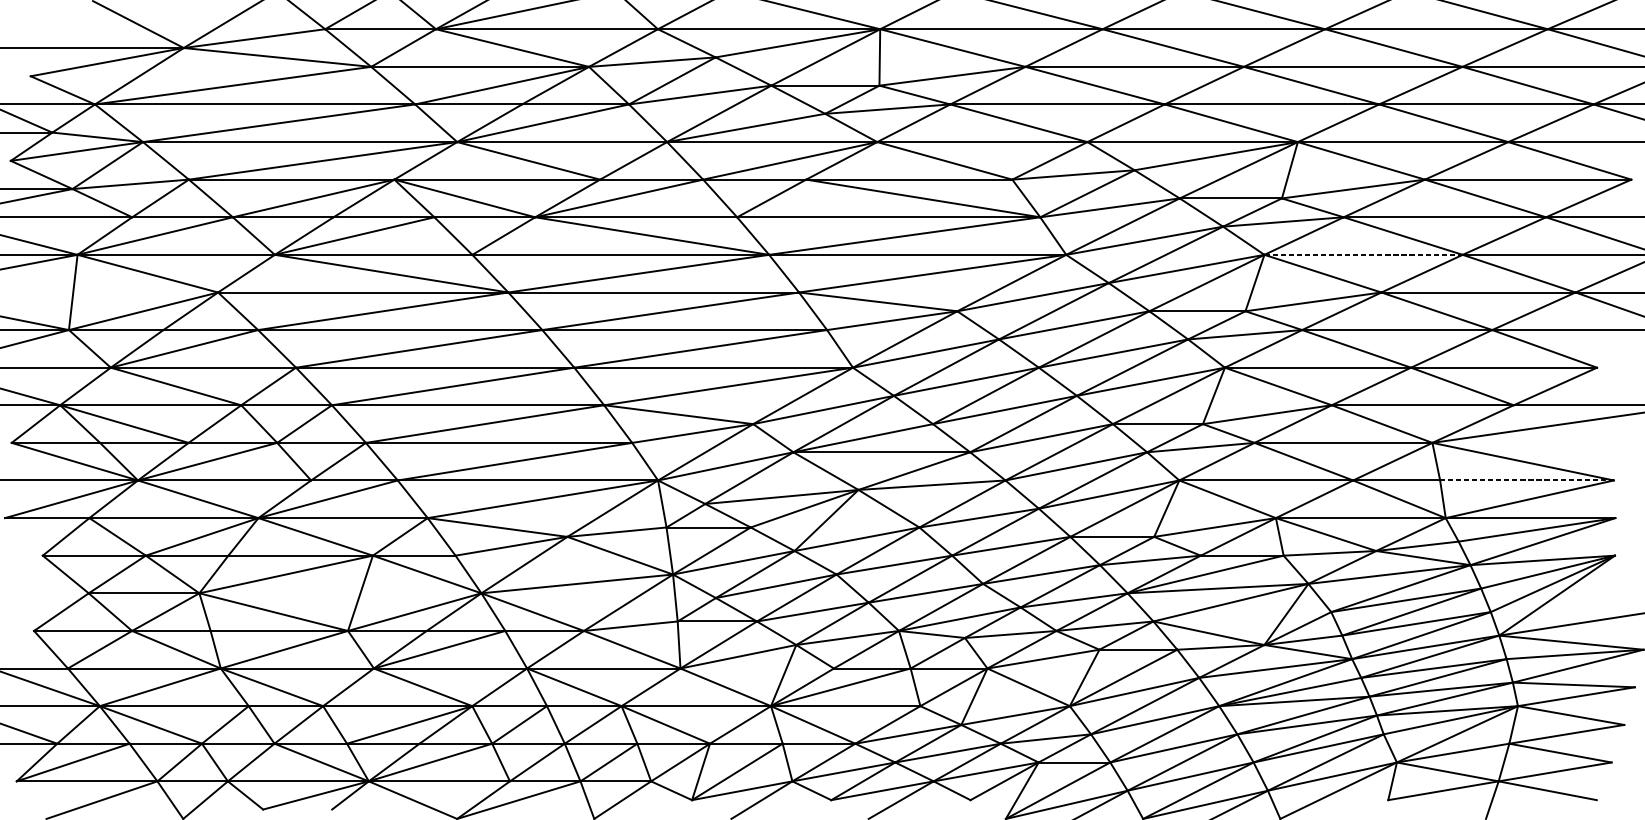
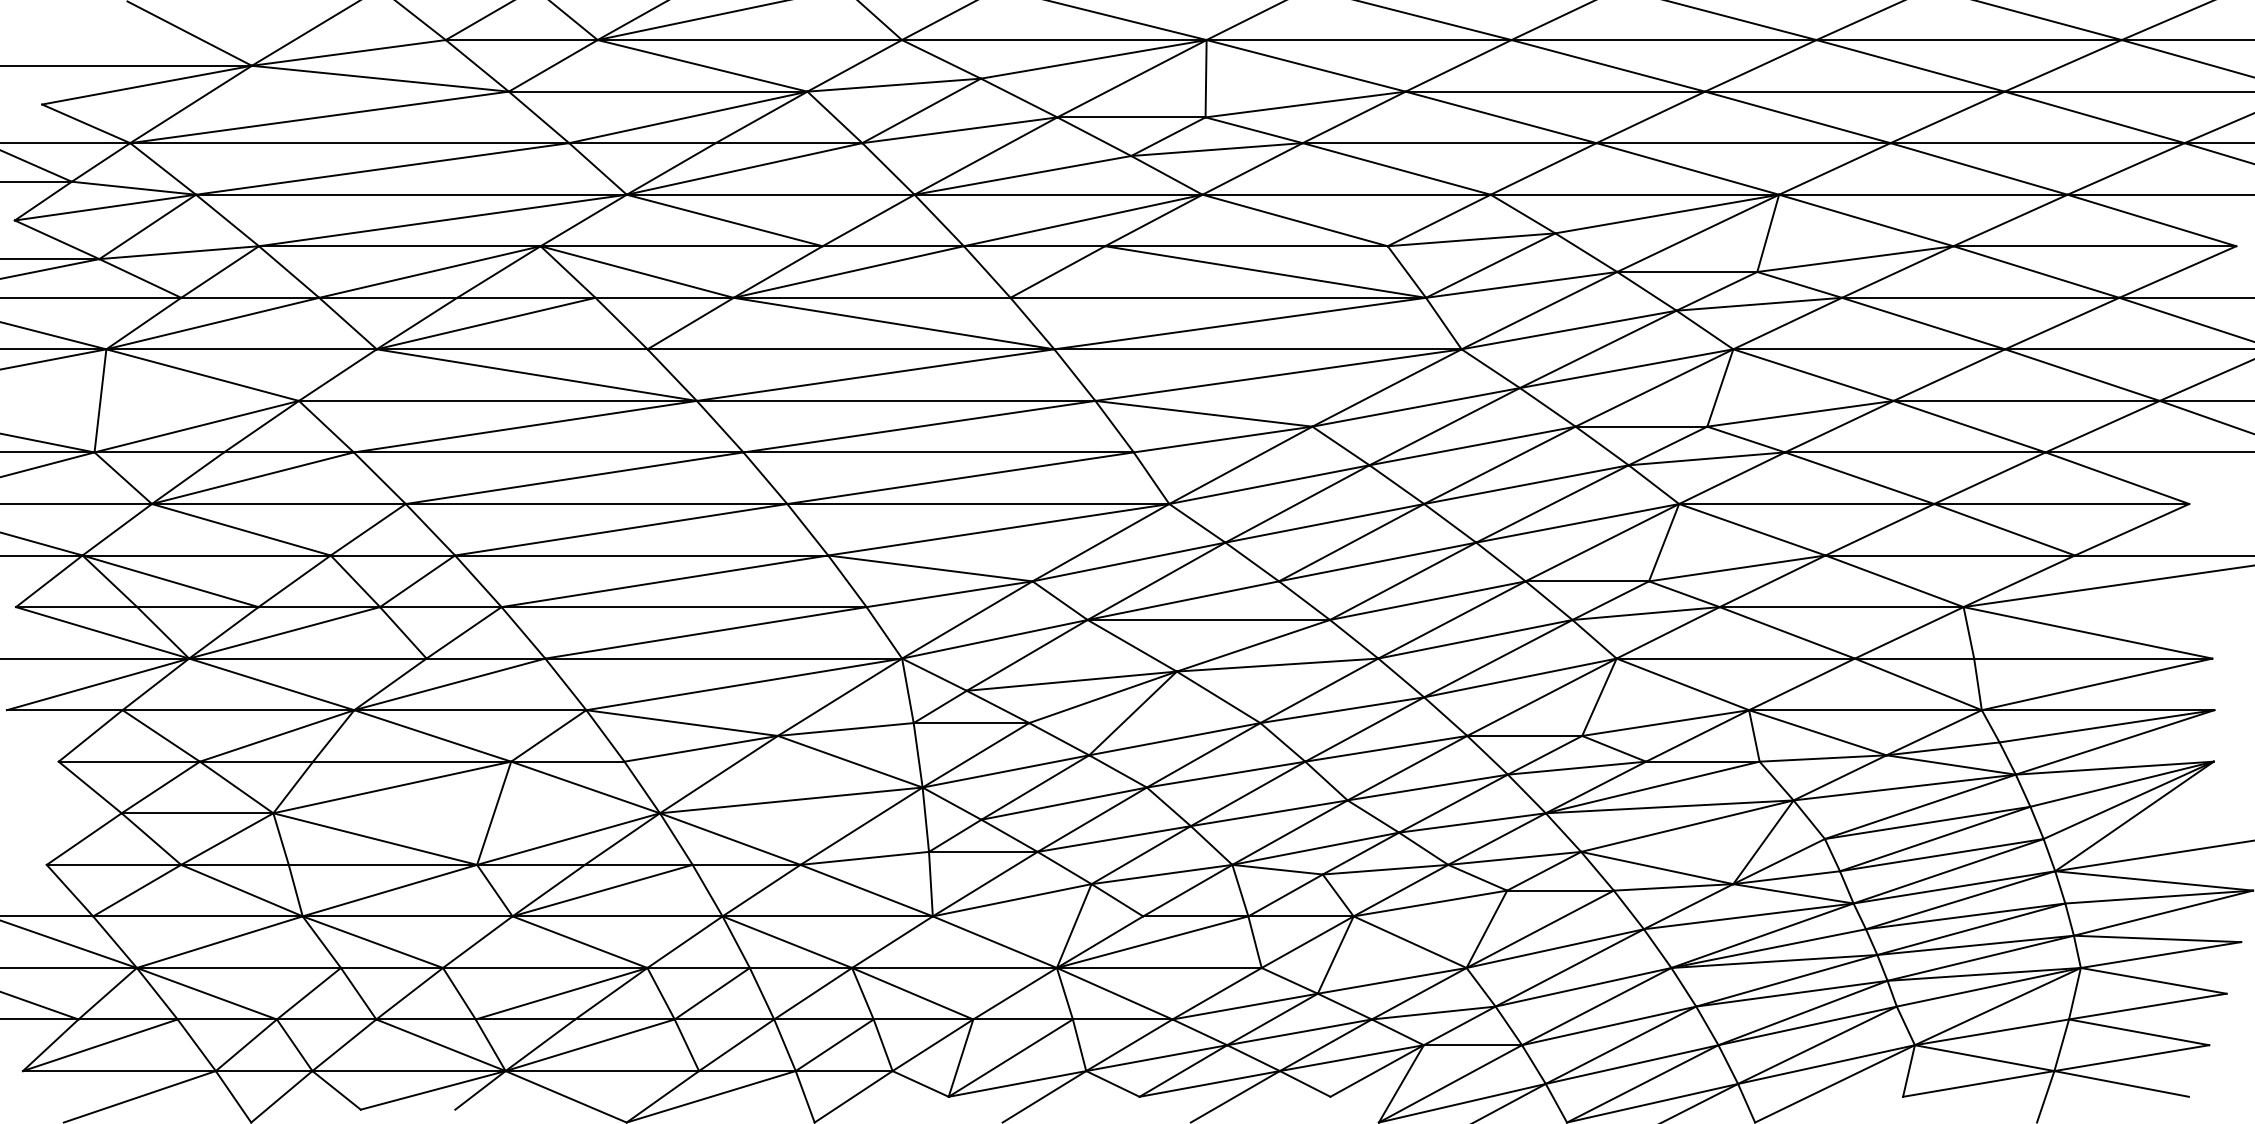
line: (1363, 254) -> (1869, 349), dashed -> solid
line: (1527, 480) -> (2093, 658), dashed -> solid

